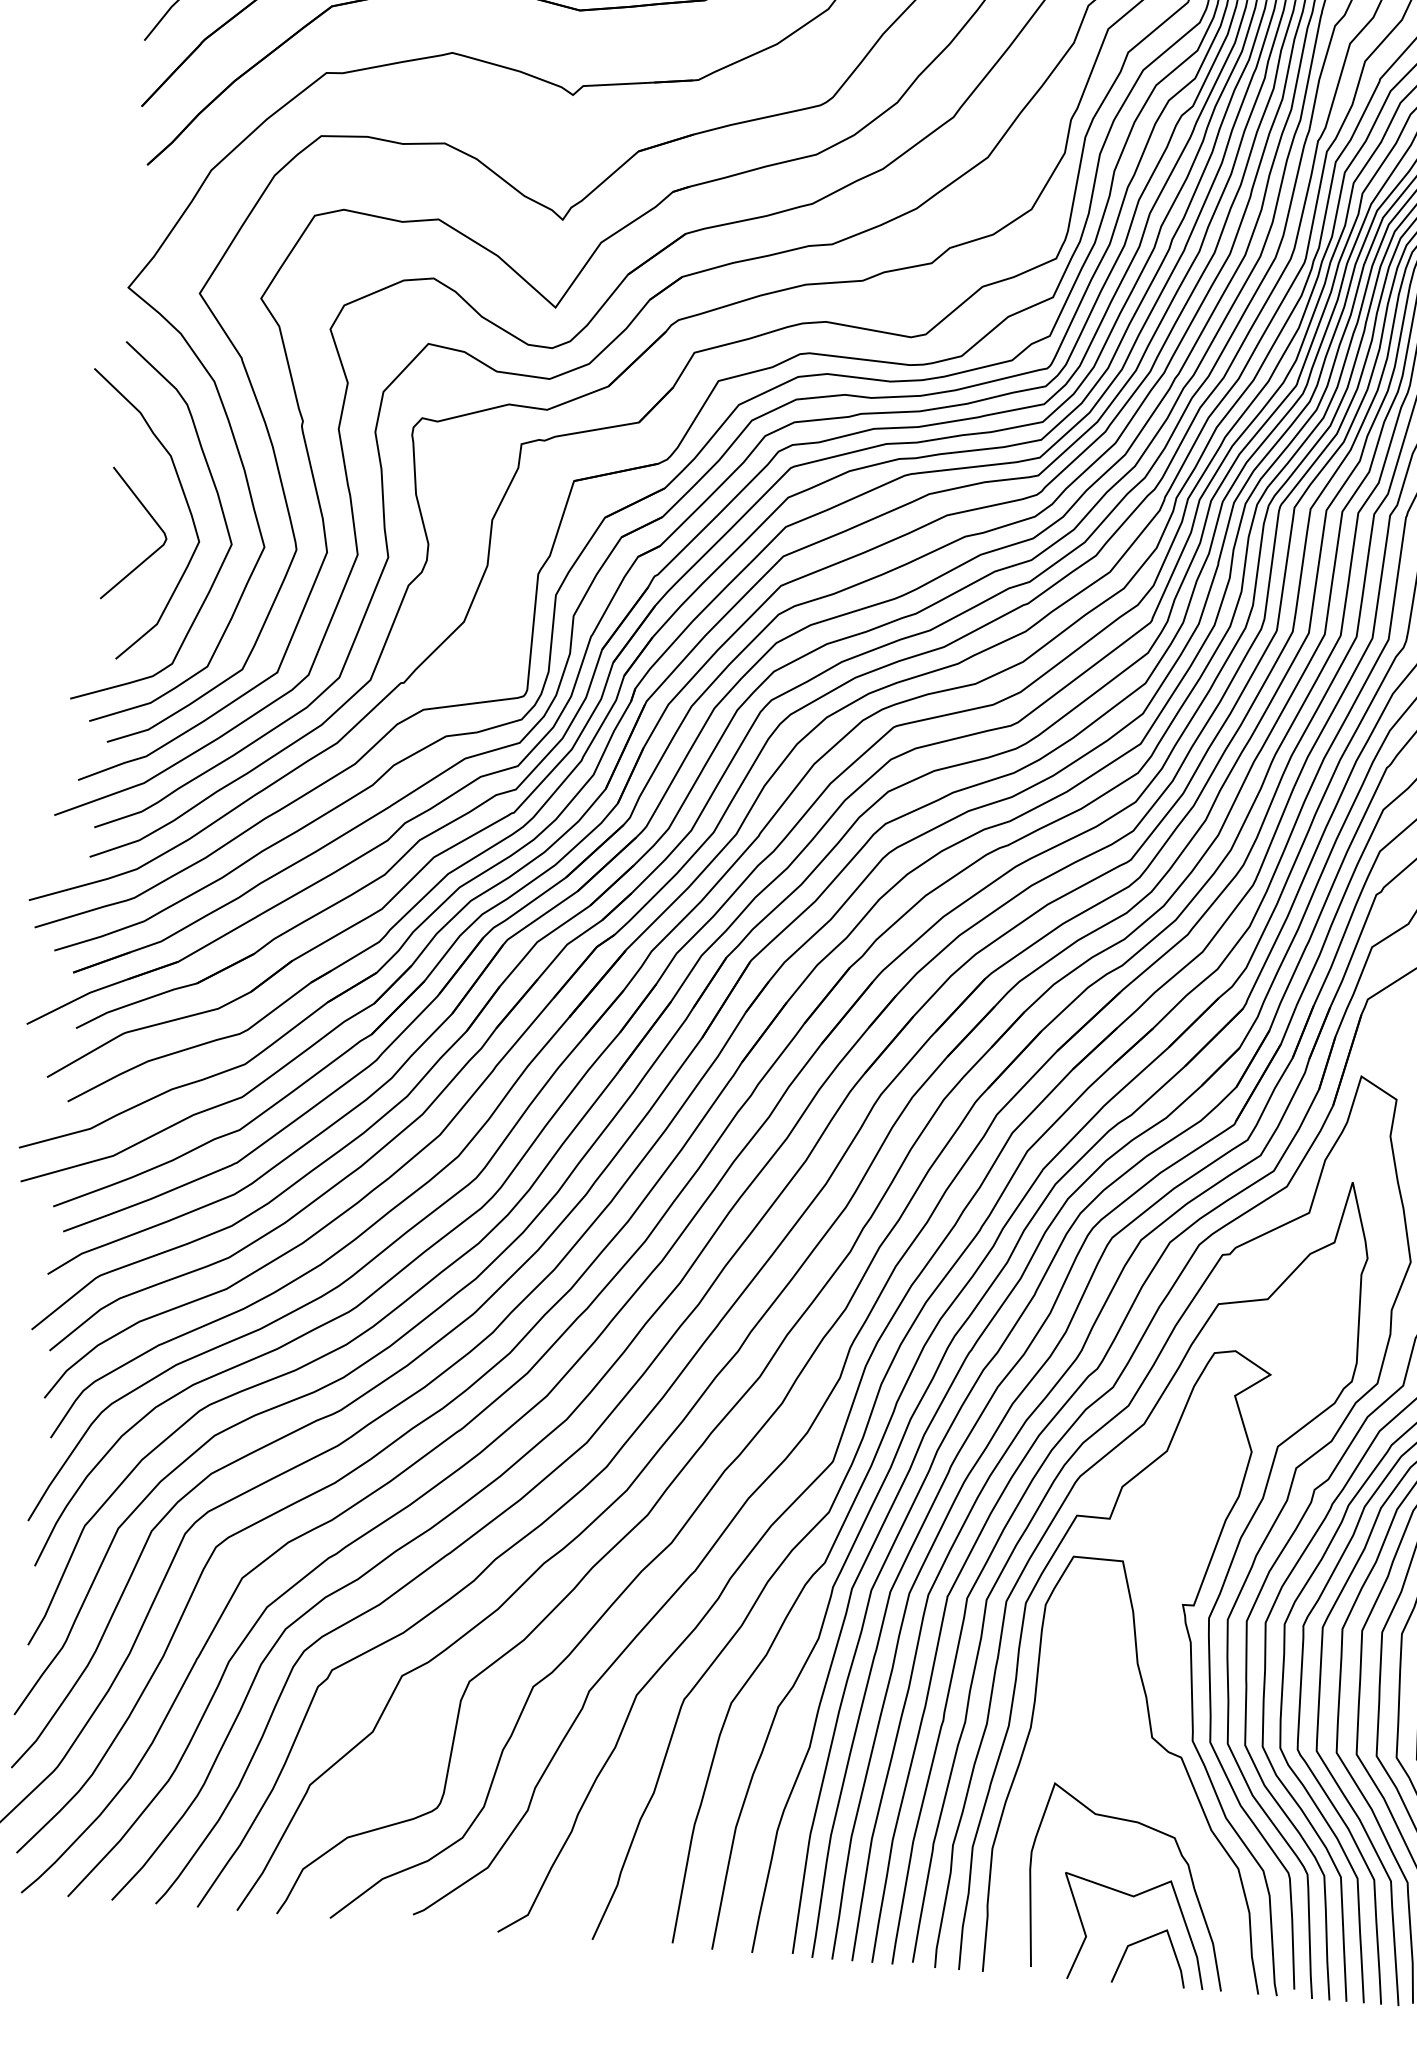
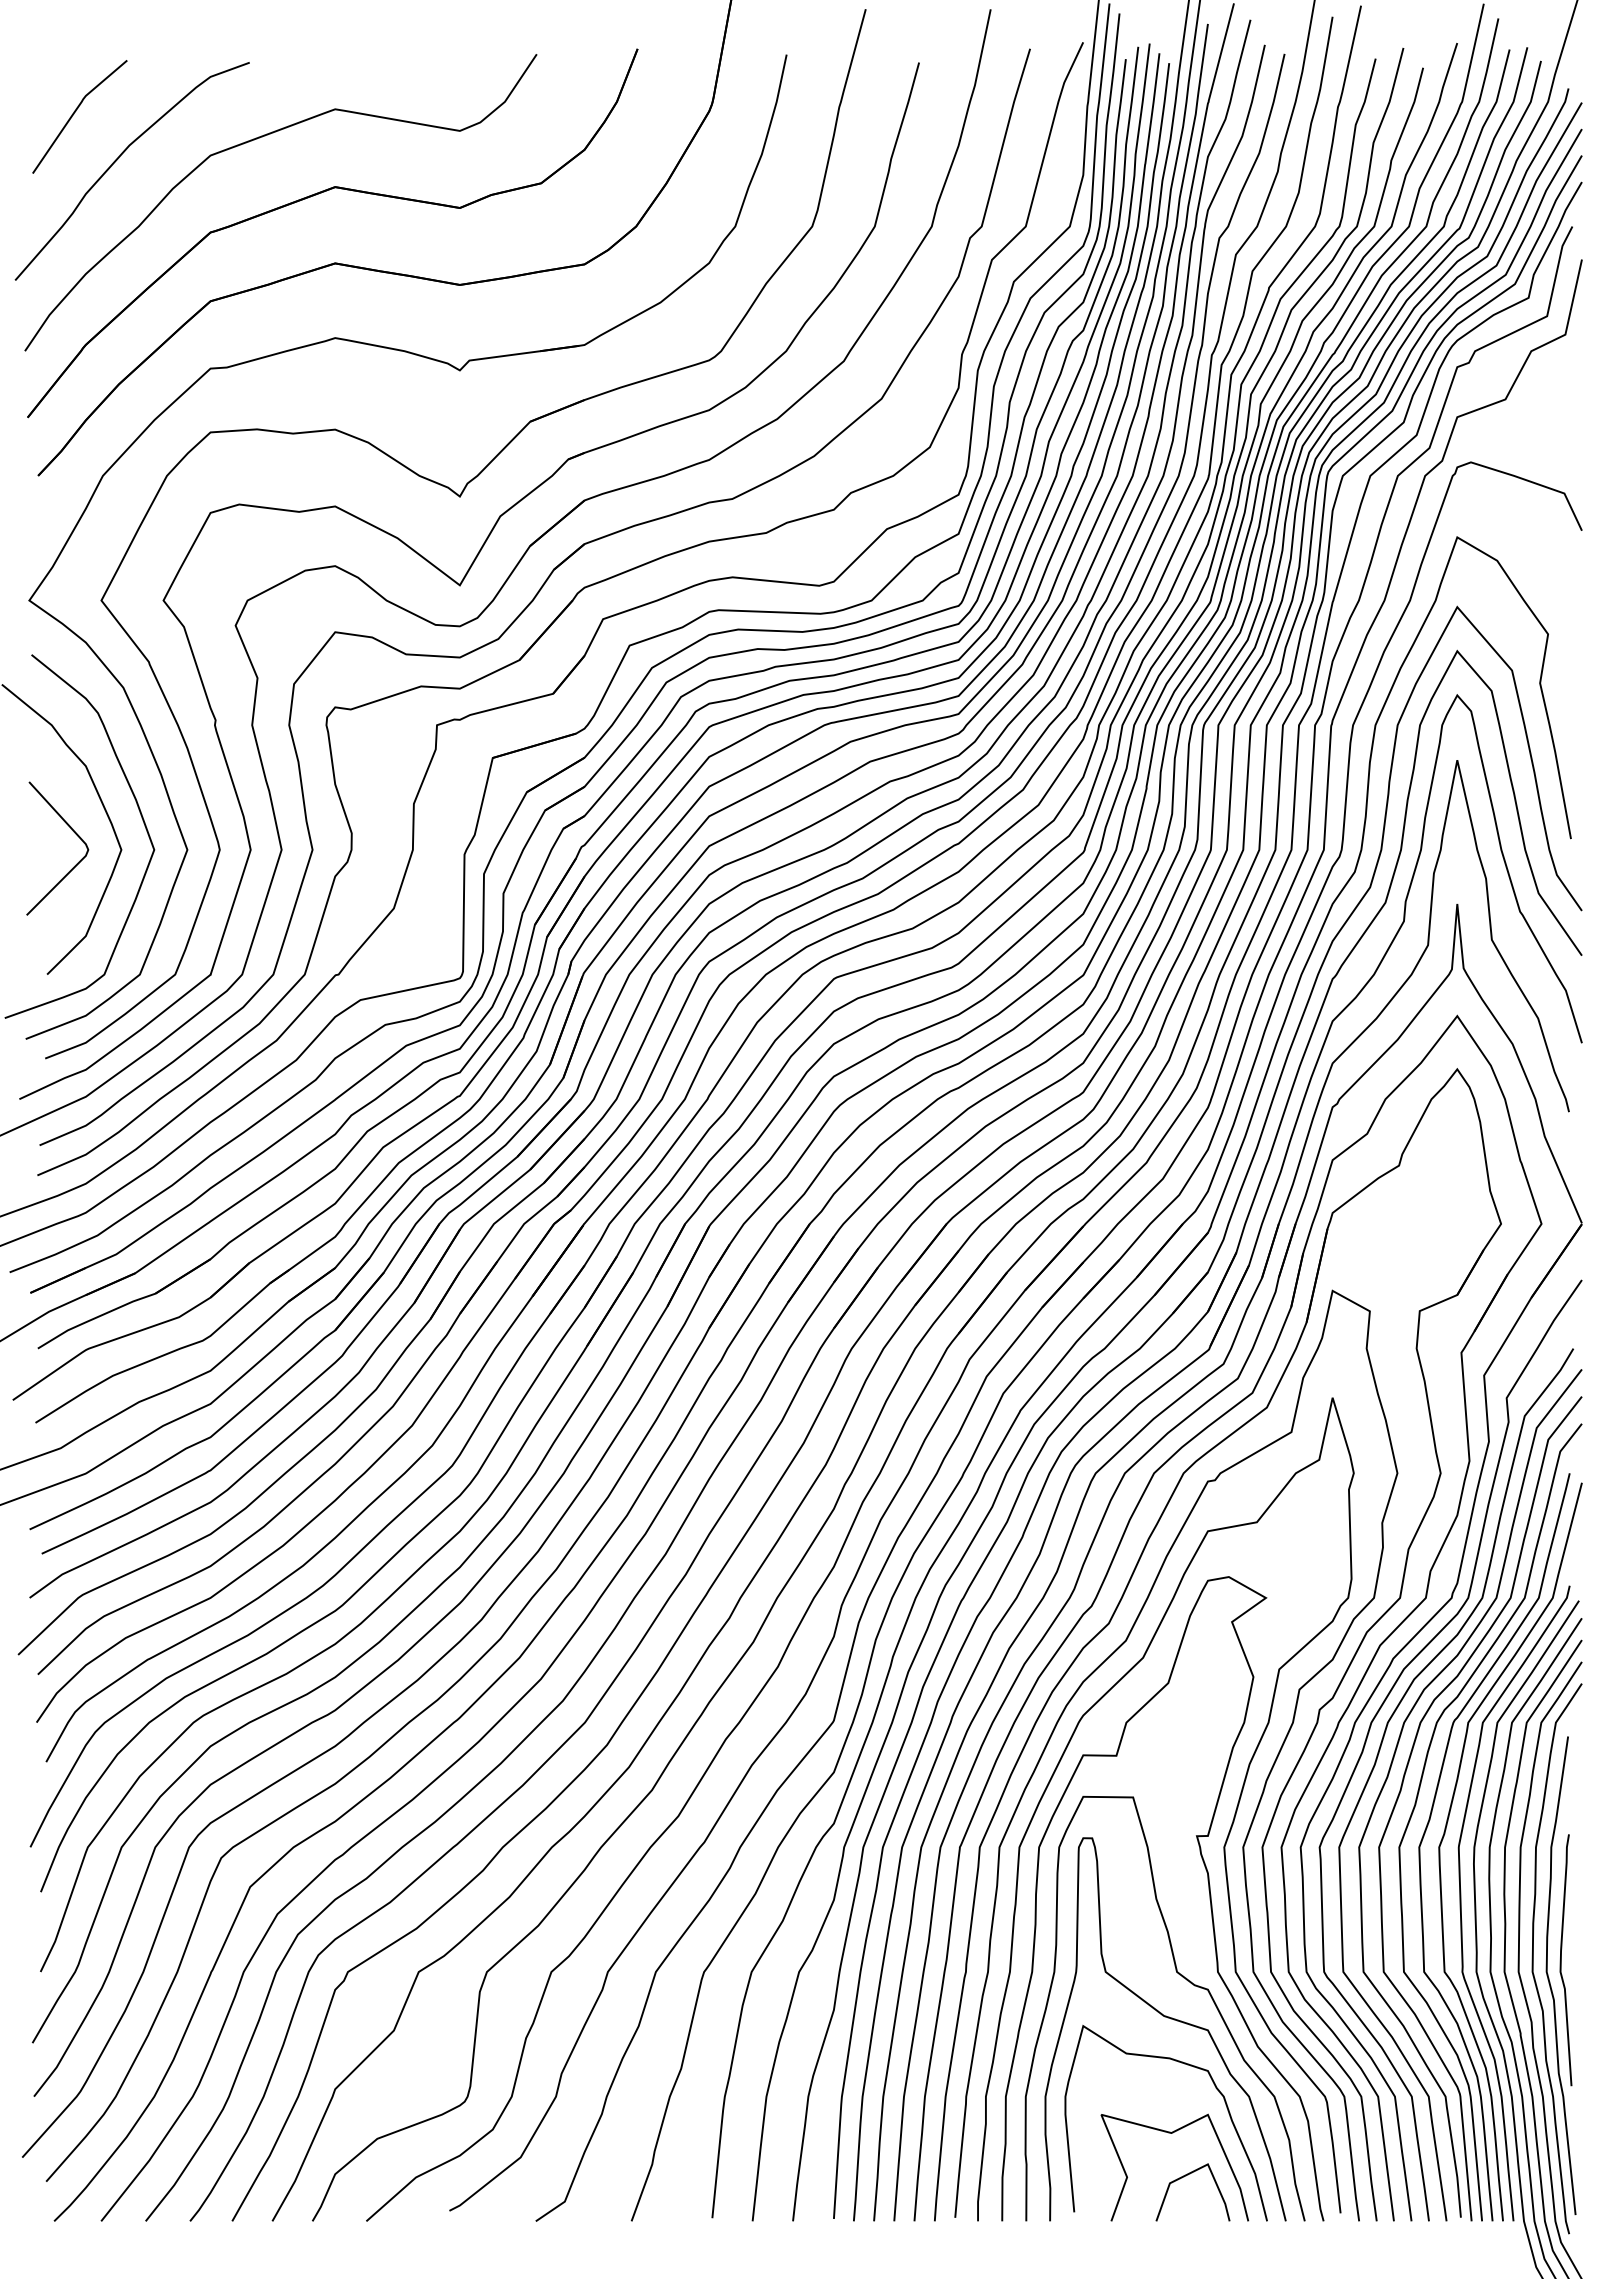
curve: (1138, 1782) -> (1167, 2018), added

